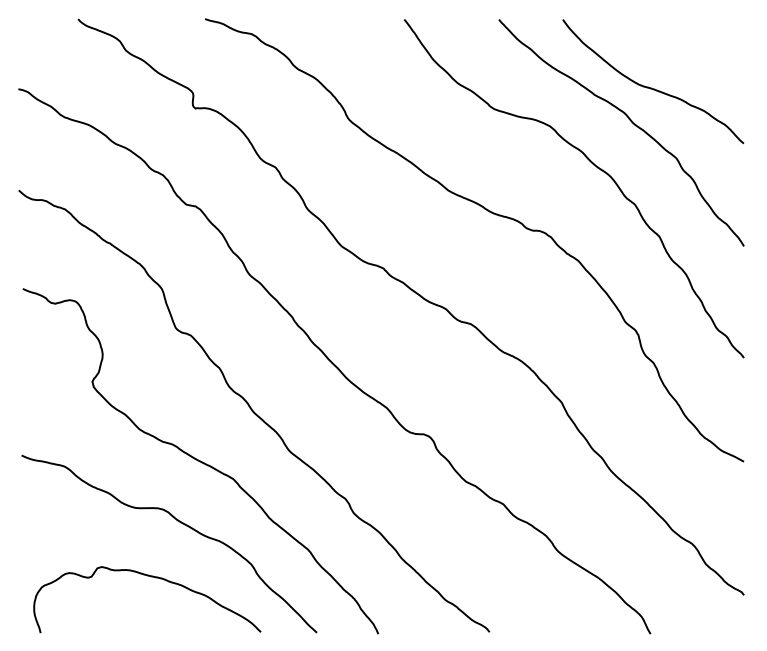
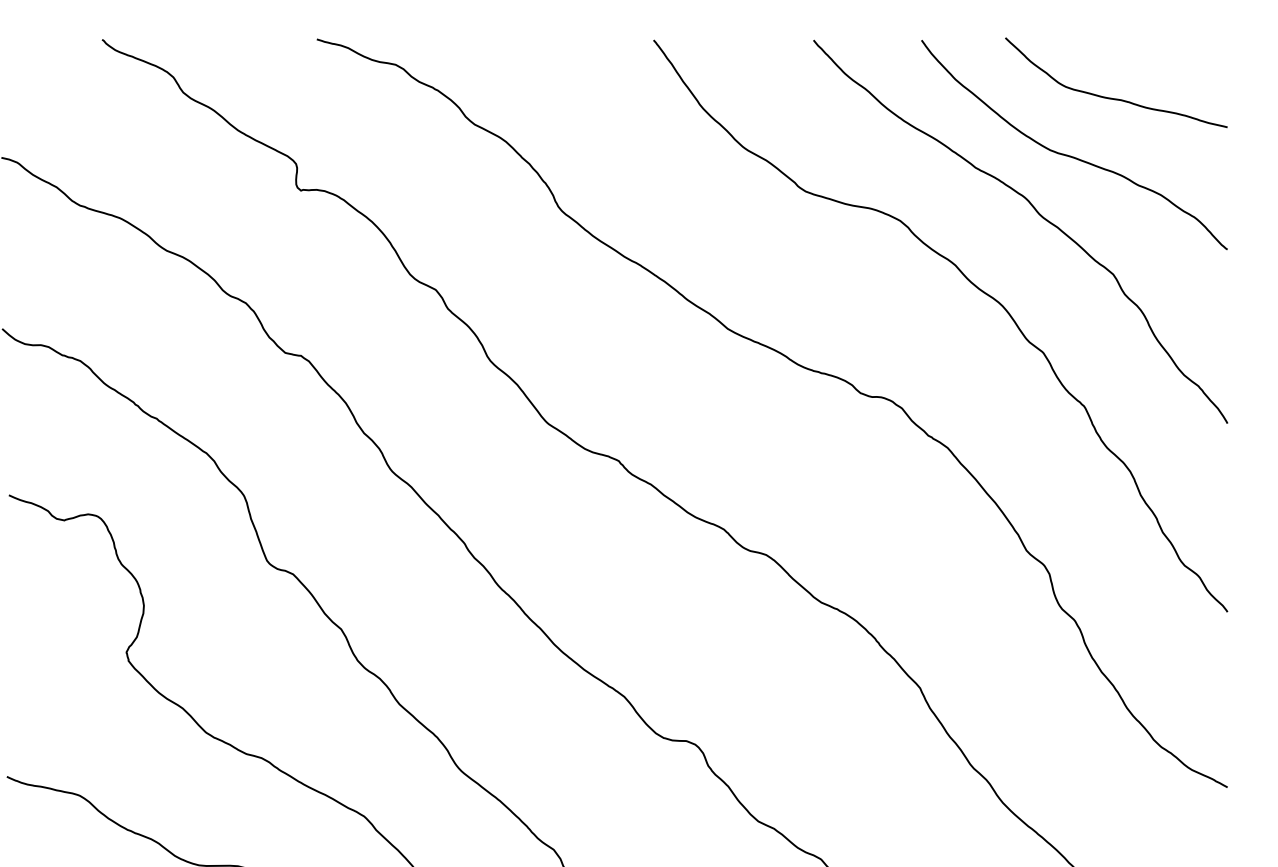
curve: (677, 53) -> (1115, 97), added

